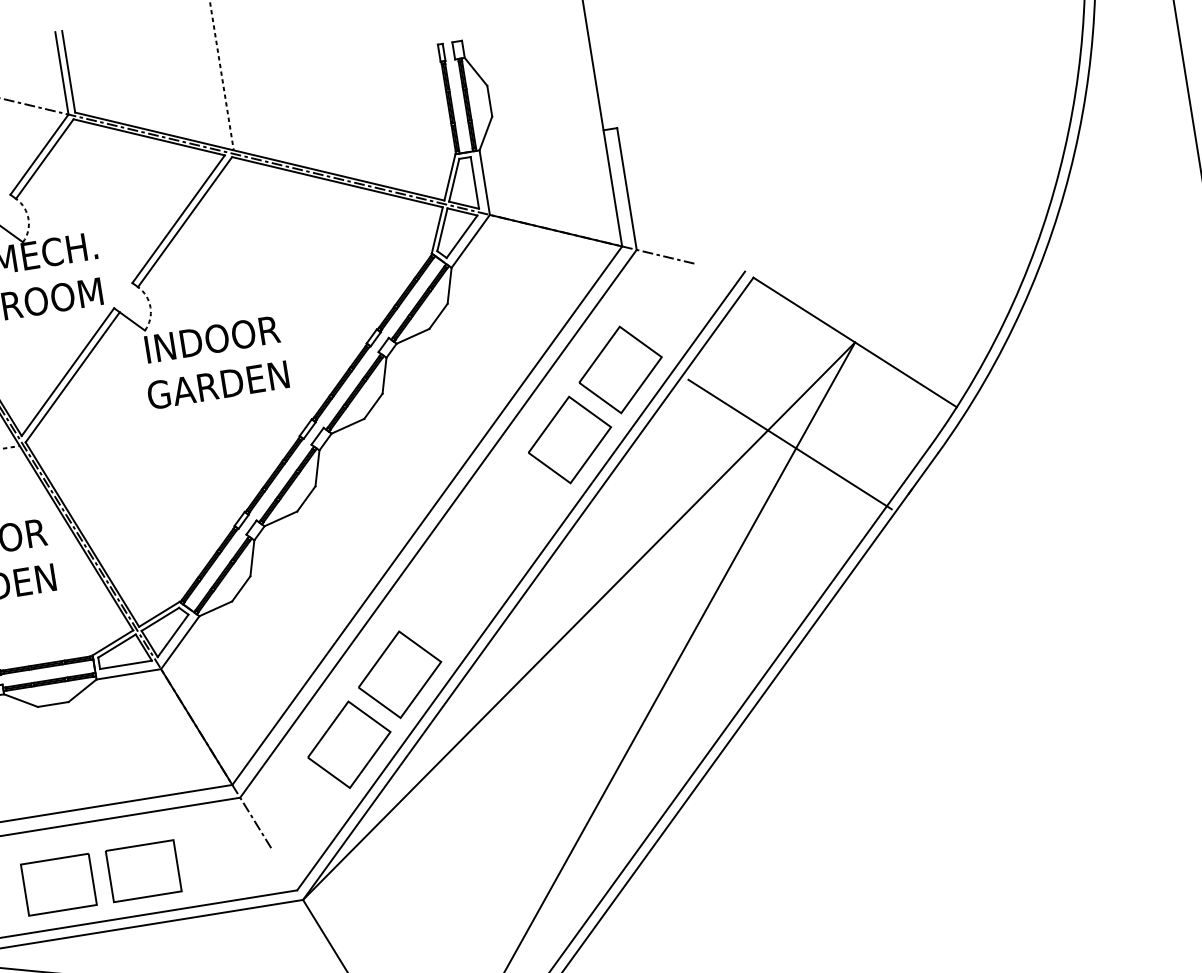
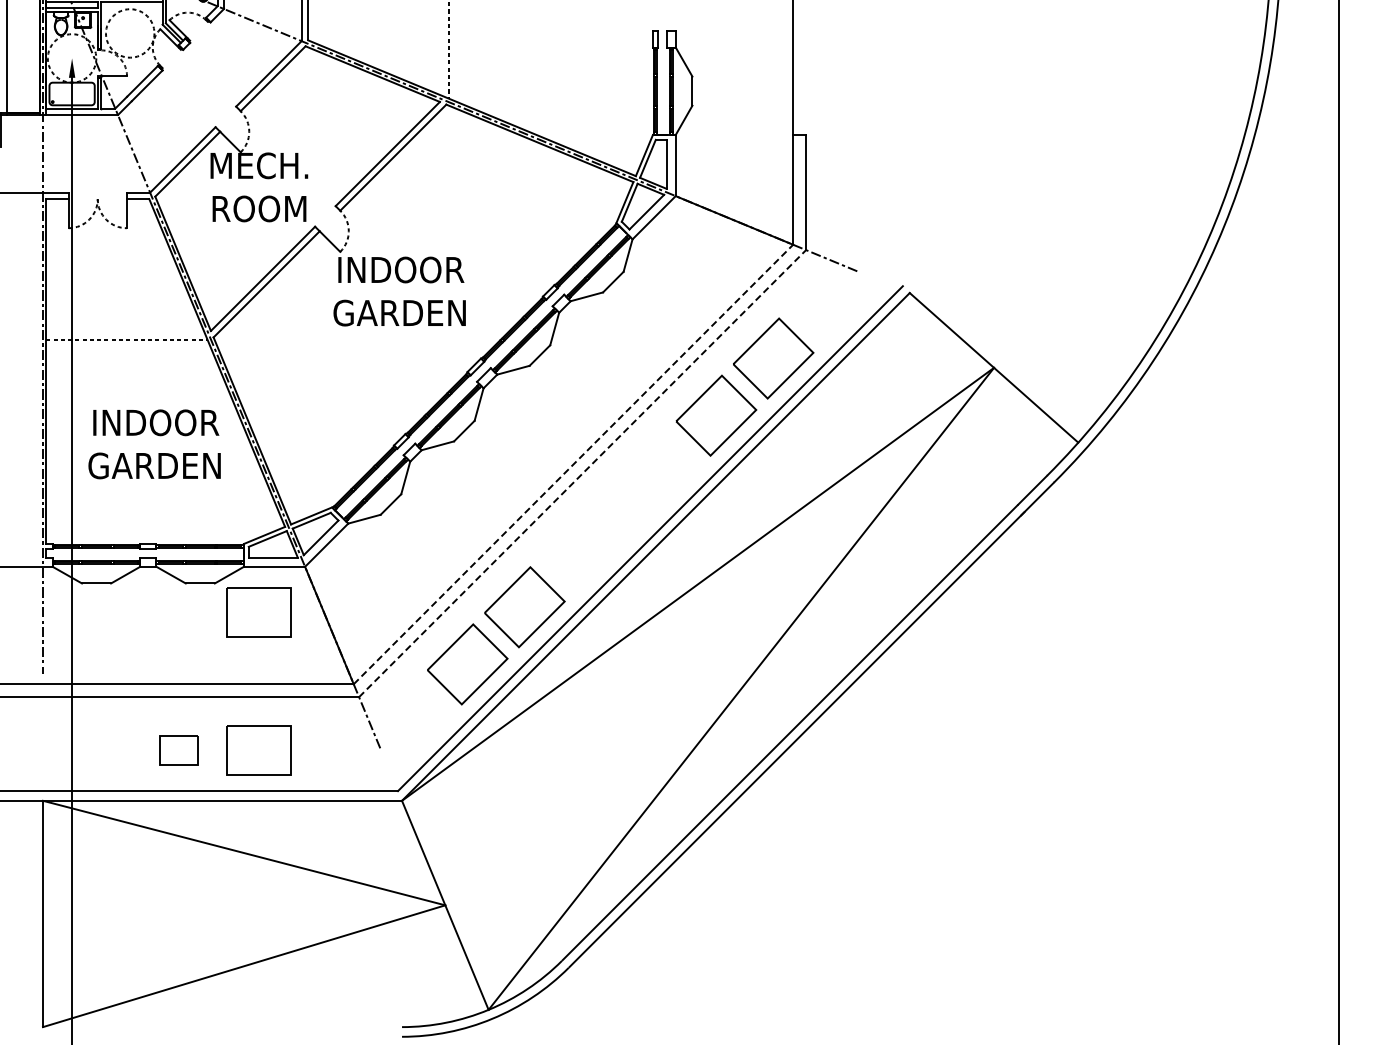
line: (789, 444) -> (918, 452), removed
line: (427, 515) -> (573, 464), solid -> dashed
line: (438, 523) -> (582, 473), solid -> dashed
part: (119, 725) -> (258, 612), added
part: (58, 884) -> (178, 750), size x0.6

